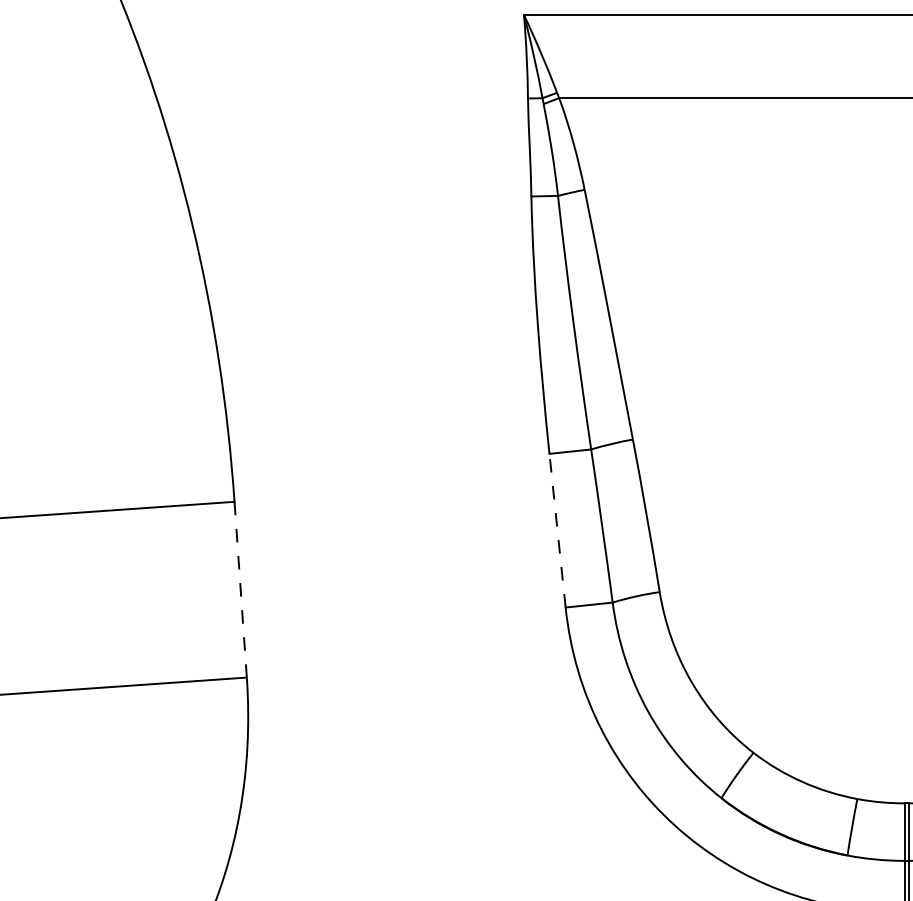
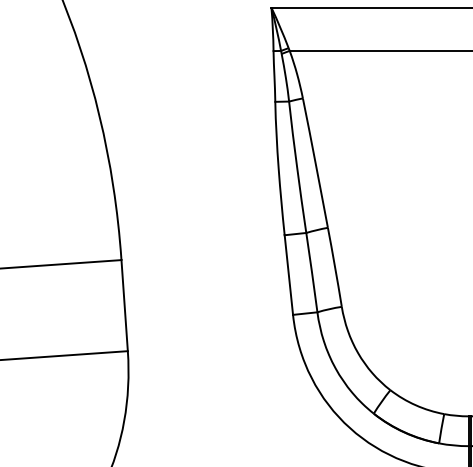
line: (556, 529) -> (288, 274), dashed -> solid
line: (240, 589) -> (124, 305), dashed -> solid

